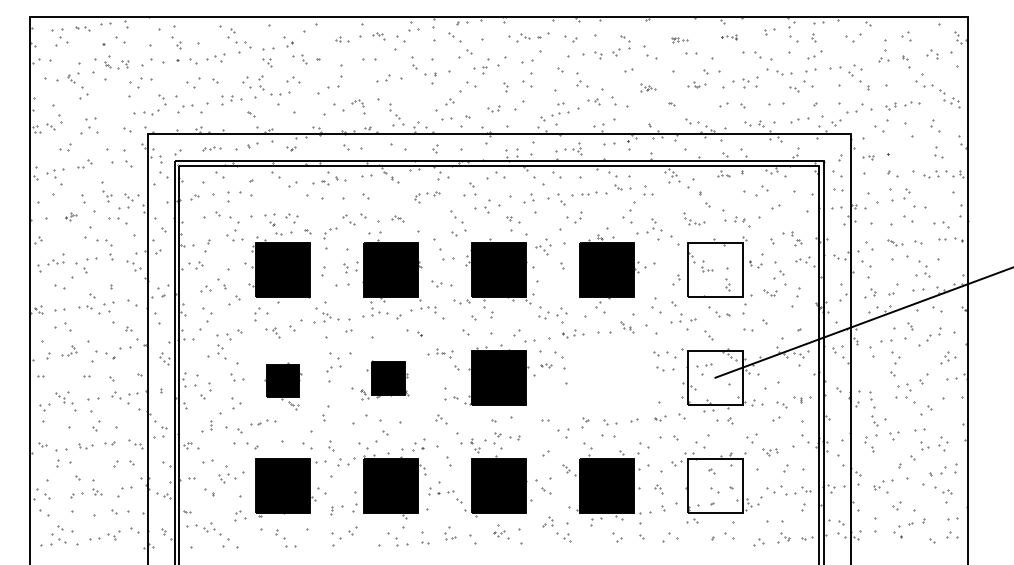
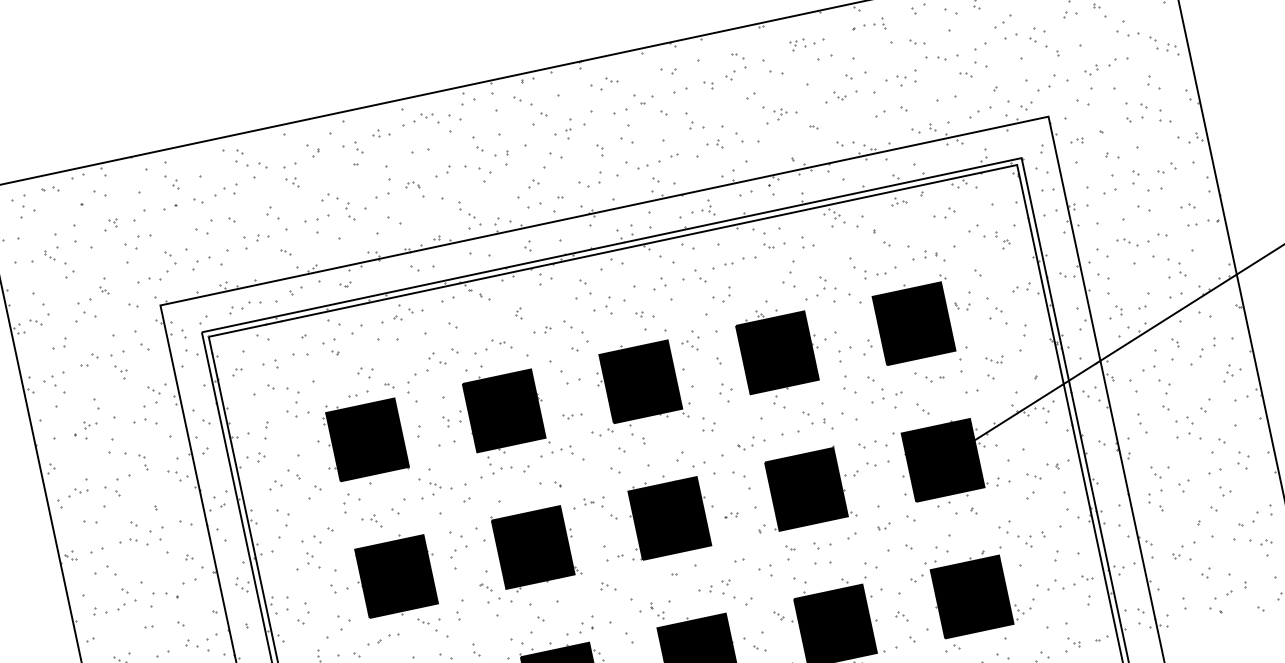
part: (378, 35) -> (425, 118), size x1.67
part: (543, 35) -> (647, 100), moved
part: (729, 37) -> (869, 26), size x1.67
part: (679, 39) -> (806, 42), size x1.67
part: (575, 54) -> (679, 89), size x0.62
part: (814, 54) -> (1002, 20), moved
part: (763, 56) -> (917, 41), size x0.62
part: (299, 59) -> (352, 148), moved
part: (107, 61) -> (103, 286), moved
part: (170, 61) -> (169, 207), size x0.62
part: (261, 82) -> (350, 211), moved
part: (697, 84) -> (841, 94), size x1.43
part: (415, 87) -> (486, 174), added
part: (648, 87) -> (780, 111), size x1.67
part: (358, 106) -> (414, 189), moved
part: (493, 108) -> (590, 179), size x1.67
part: (560, 113) -> (649, 164), moved
part: (918, 145) -> (1137, 112), added
part: (211, 148) -> (244, 306), size x1.43
part: (931, 174) -> (1166, 168), moved
part: (756, 190) -> (944, 212), size x0.71
part: (106, 191) -> (119, 365), moved
part: (433, 193) -> (543, 329), moved
part: (221, 197) -> (270, 365), size x0.62
part: (884, 200) -> (1108, 191), size x0.62
part: (71, 216) -> (86, 429), size x1.67
part: (397, 218) -> (498, 344), size x1.67
part: (693, 218) -> (872, 265), size x1.67
part: (269, 219) -> (330, 347), moved
part: (941, 224) -> (1187, 206), size x0.62
part: (330, 233) -> (418, 381), size x1.43
part: (792, 238) -> (997, 239), moved
part: (894, 242) -> (1132, 241), size x1.67
part: (109, 250) -> (143, 462), size x0.62
fill: (715, 269) -> (914, 323), added
part: (658, 281) -> (845, 354), added
part: (441, 283) -> (571, 414), size x0.71
part: (770, 292) -> (995, 359), moved
part: (561, 315) -> (725, 392), moved
part: (626, 327) -> (817, 420), size x1.67
part: (69, 350) -> (119, 599), size x1.67
part: (546, 365) -> (731, 515), moved
part: (606, 377) -> (805, 489), added
fill: (715, 377) -> (943, 460), added
part: (384, 379) -> (525, 551), size x1.67
part: (283, 386) -> (399, 587), size x1.67
part: (872, 399) -> (1142, 423), moved
part: (497, 440) -> (727, 589), moved
part: (943, 443) -> (1243, 459), moved
part: (770, 452) -> (1032, 540), size x1.43
fill: (715, 485) -> (972, 596), added
part: (875, 524) -> (1184, 602), size x0.62

